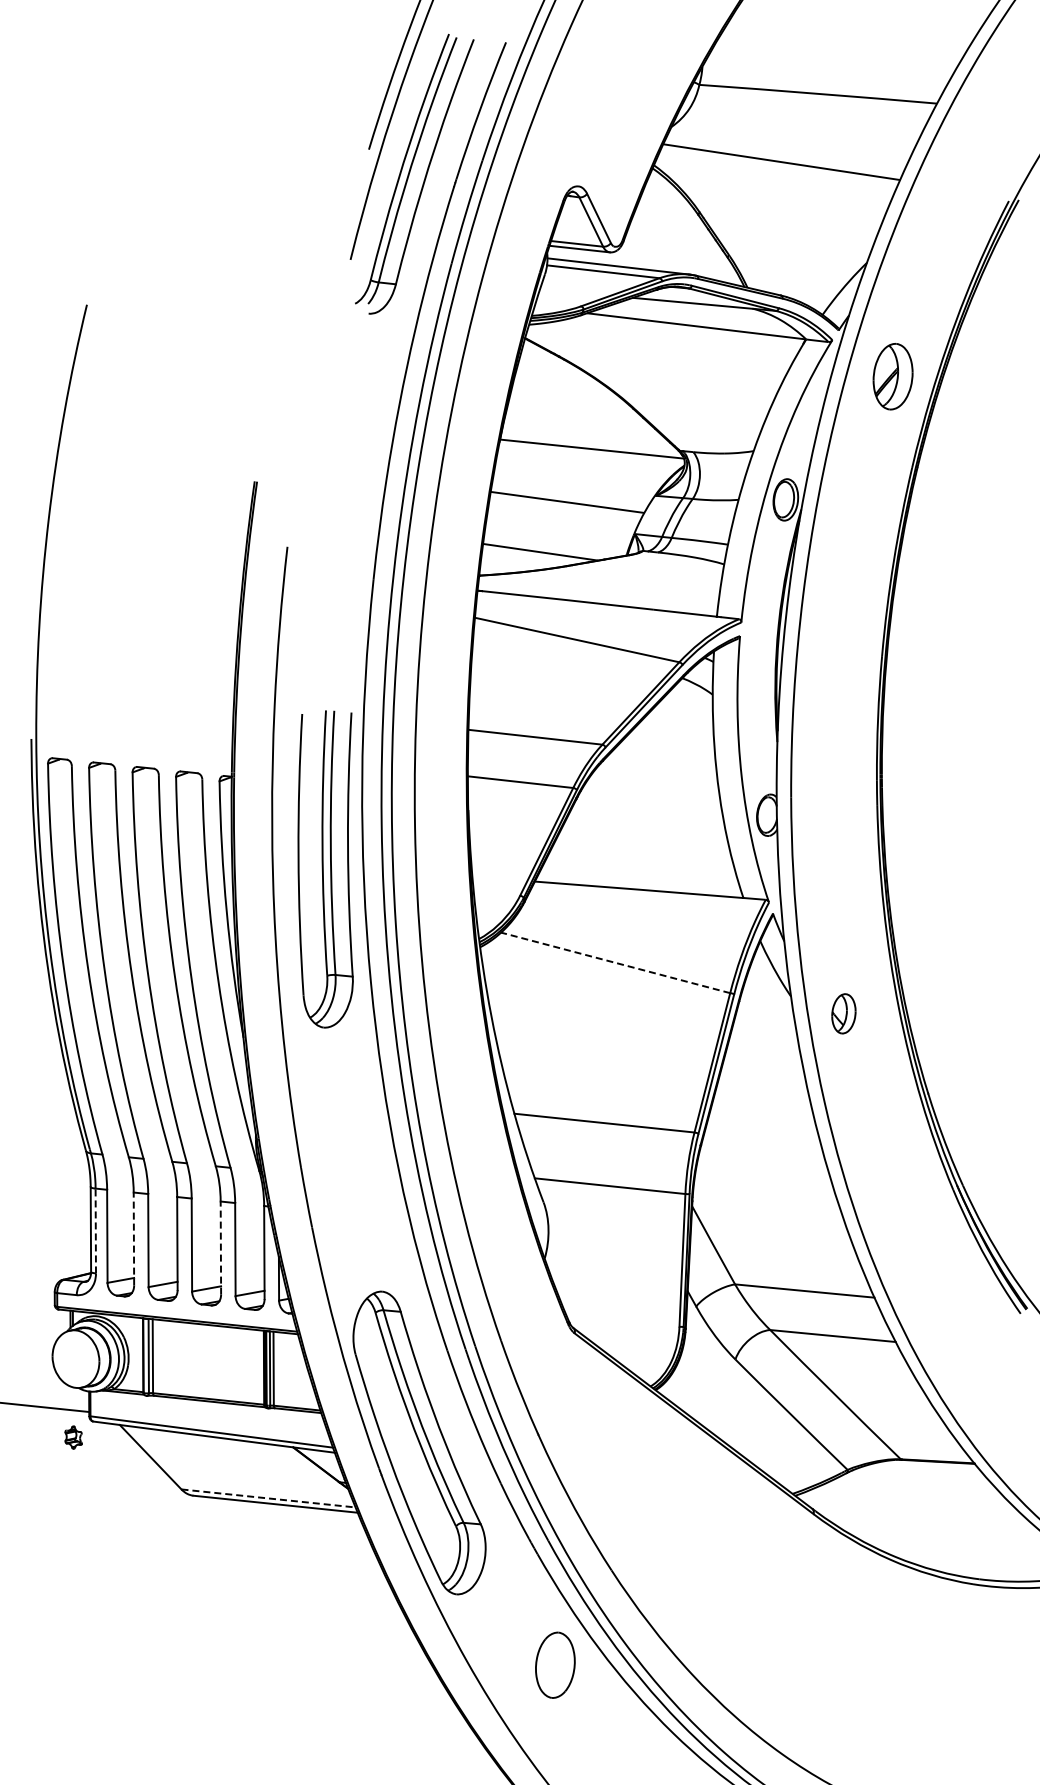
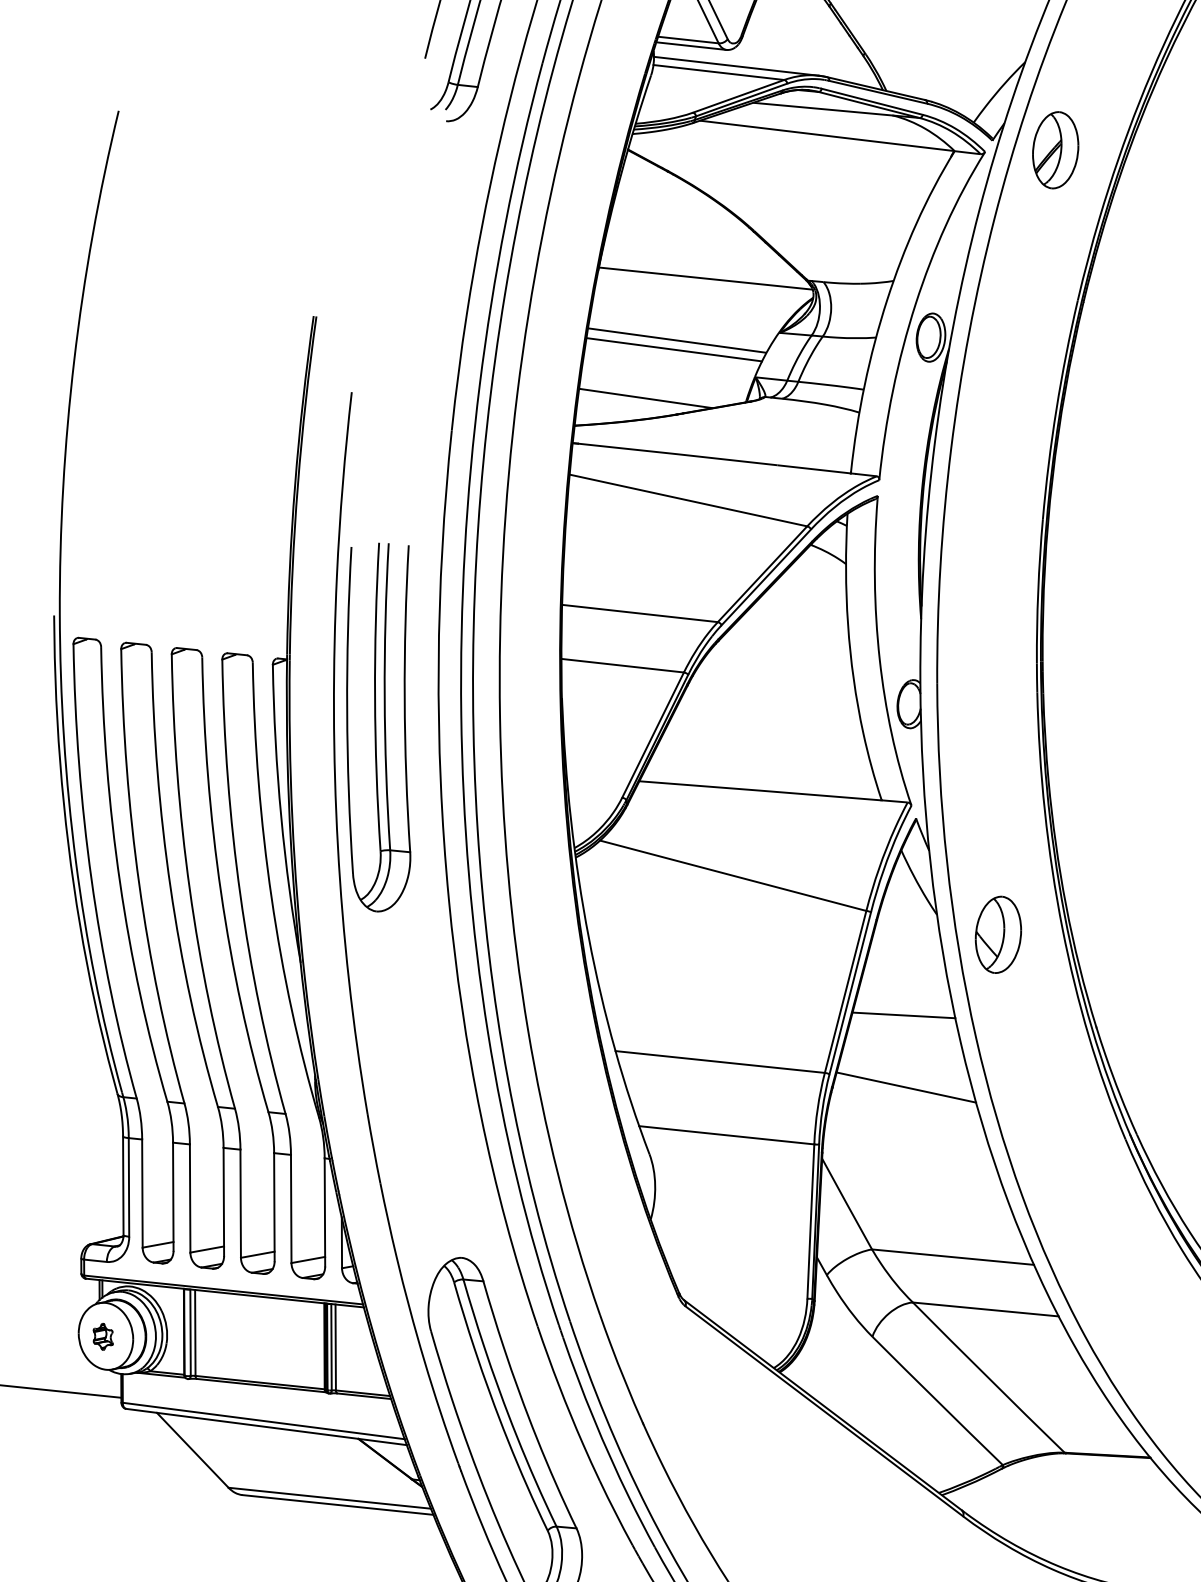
part: (892, 376) -> (1054, 150), moved
line: (564, 510) -> (673, 349), added
part: (325, 869) -> (378, 727), moved
line: (615, 962) -> (733, 875), dashed -> solid
part: (843, 1013) -> (998, 934), size x1.67
line: (762, 1082) -> (903, 1014), added
line: (764, 1145) -> (906, 1088), added
line: (95, 1230) -> (128, 1186), dashed -> solid
line: (133, 1239) -> (172, 1197), dashed -> solid
line: (220, 1248) -> (273, 1207), dashed -> solid
part: (73, 1437) -> (103, 1336), moved
line: (268, 1498) -> (329, 1498), dashed -> solid

